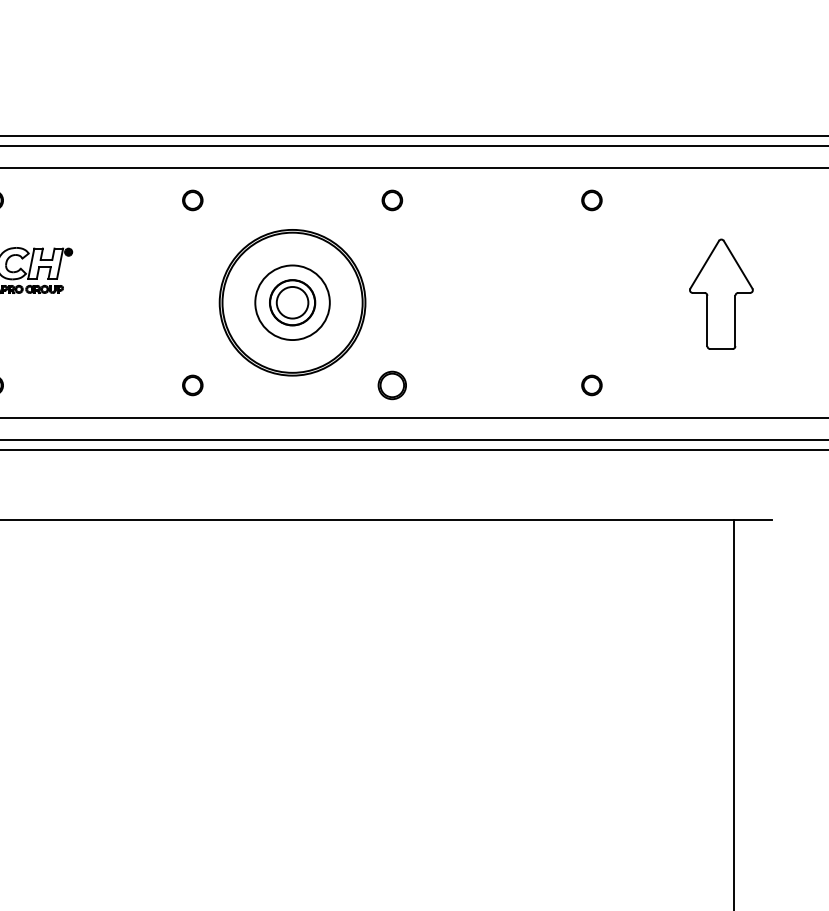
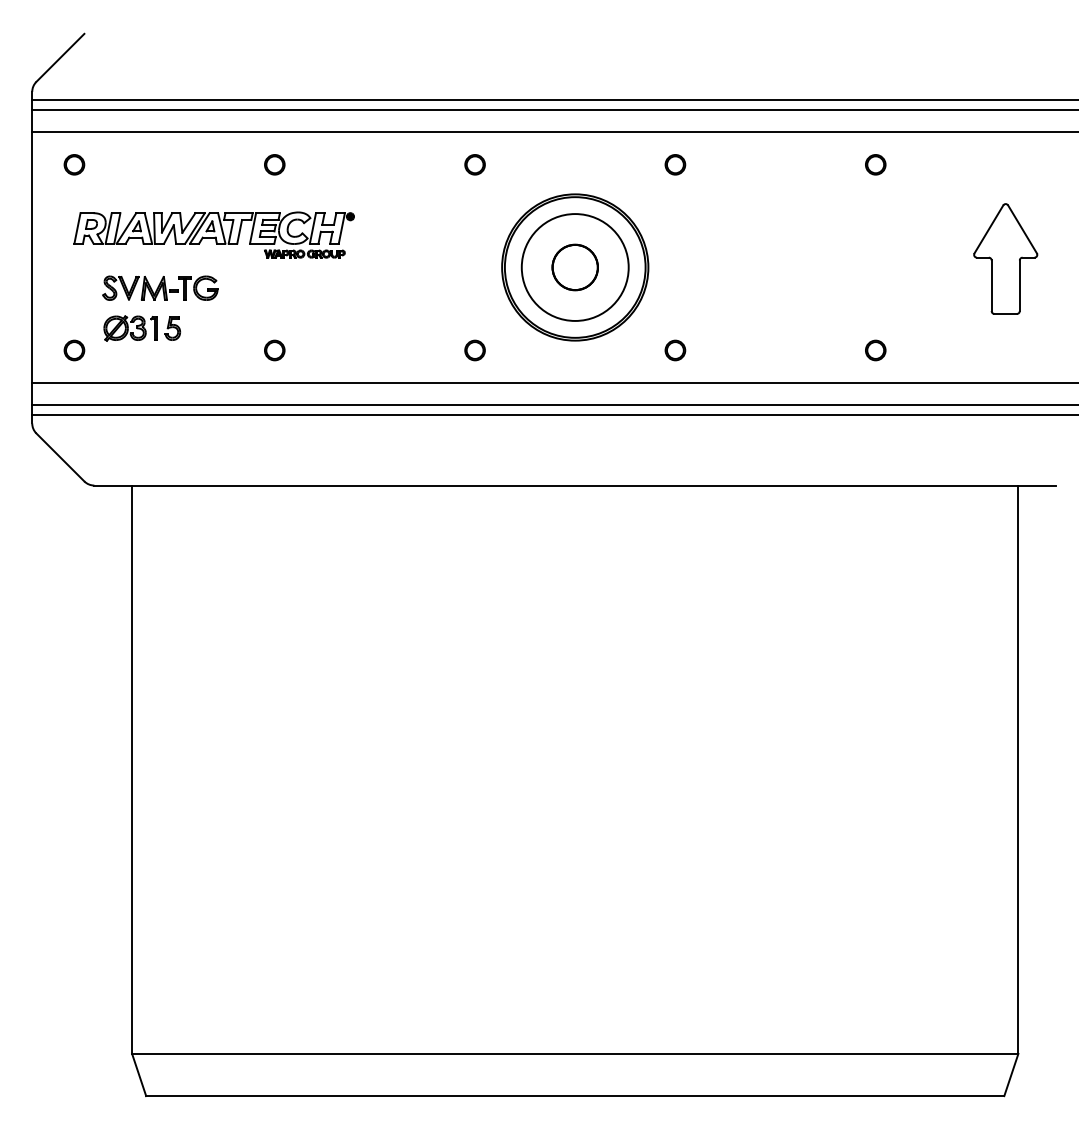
circle: (291, 302) -> (574, 267), size x1.43
circle: (291, 302) -> (574, 267), size x1.43
part: (392, 385) -> (675, 350), size x0.71

